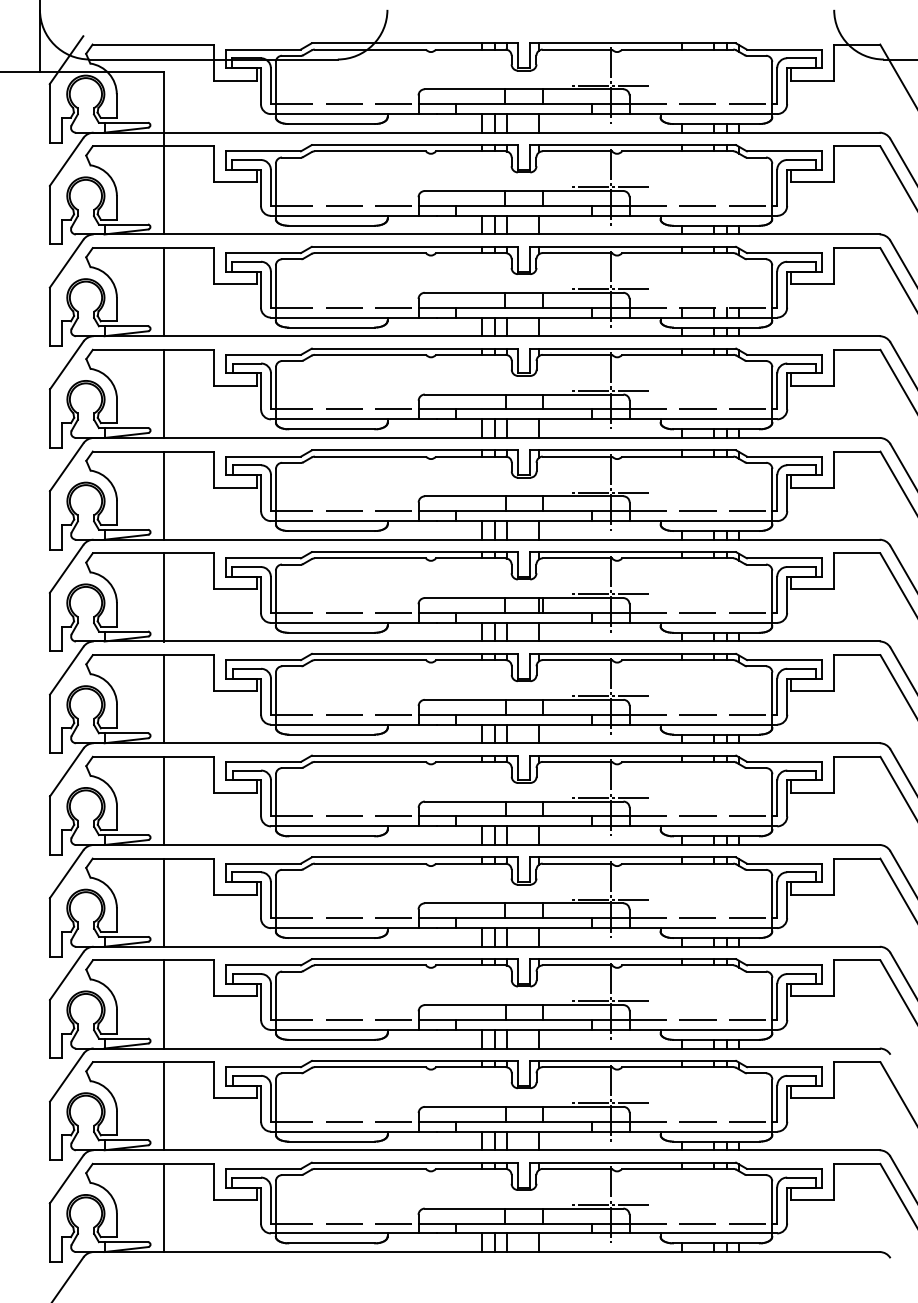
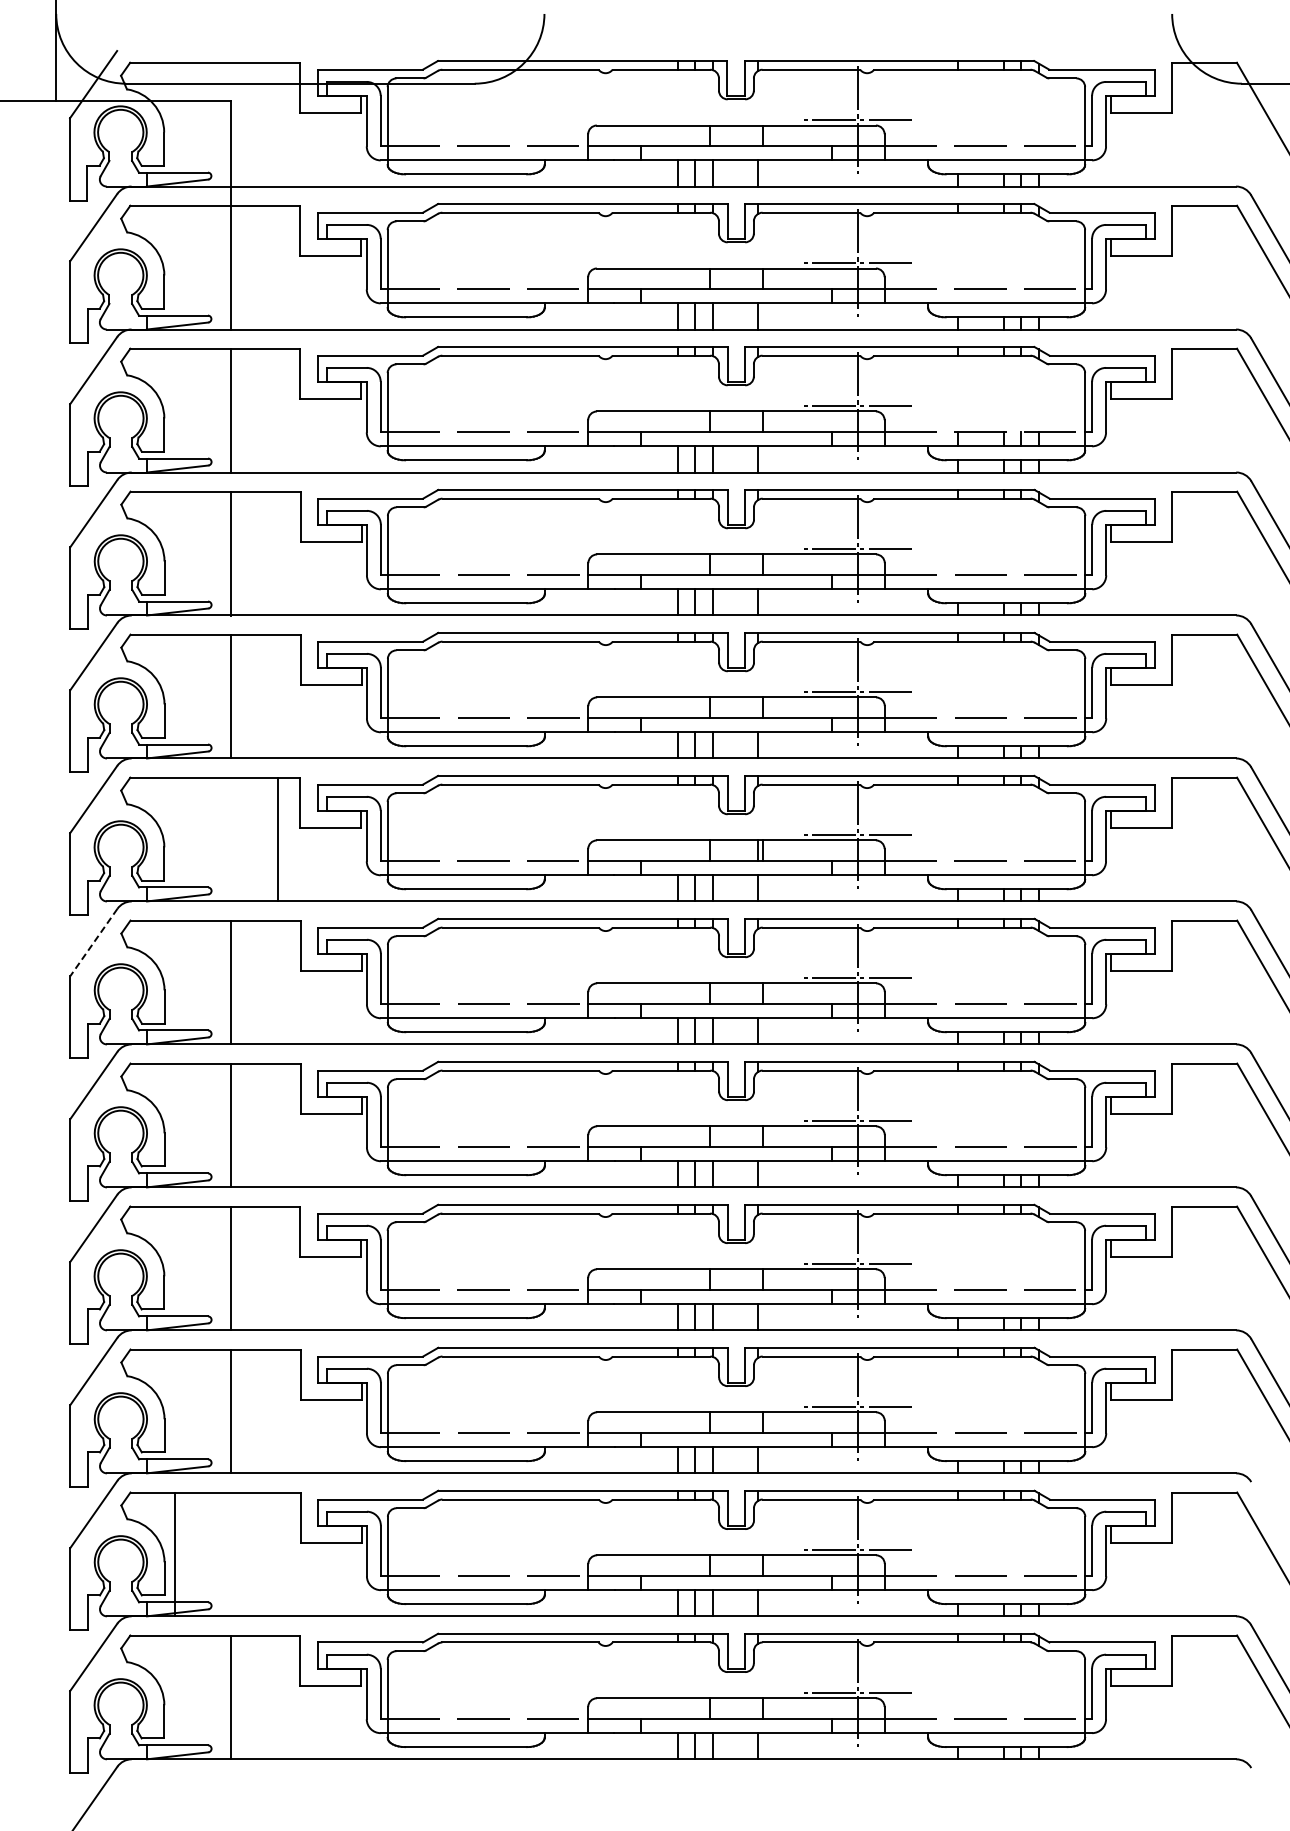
line: (164, 597) -> (277, 839), moved
line: (66, 670) -> (93, 942), solid -> dashed
line: (164, 1106) -> (174, 1554), moved

